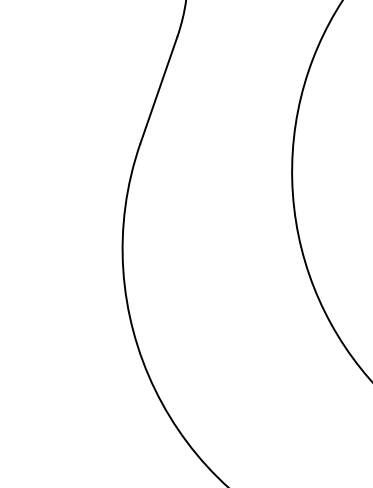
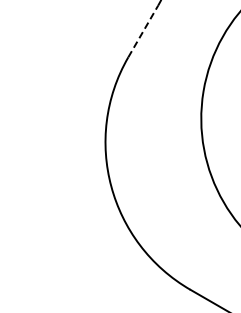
line: (159, 90) -> (143, 31), solid -> dashed

